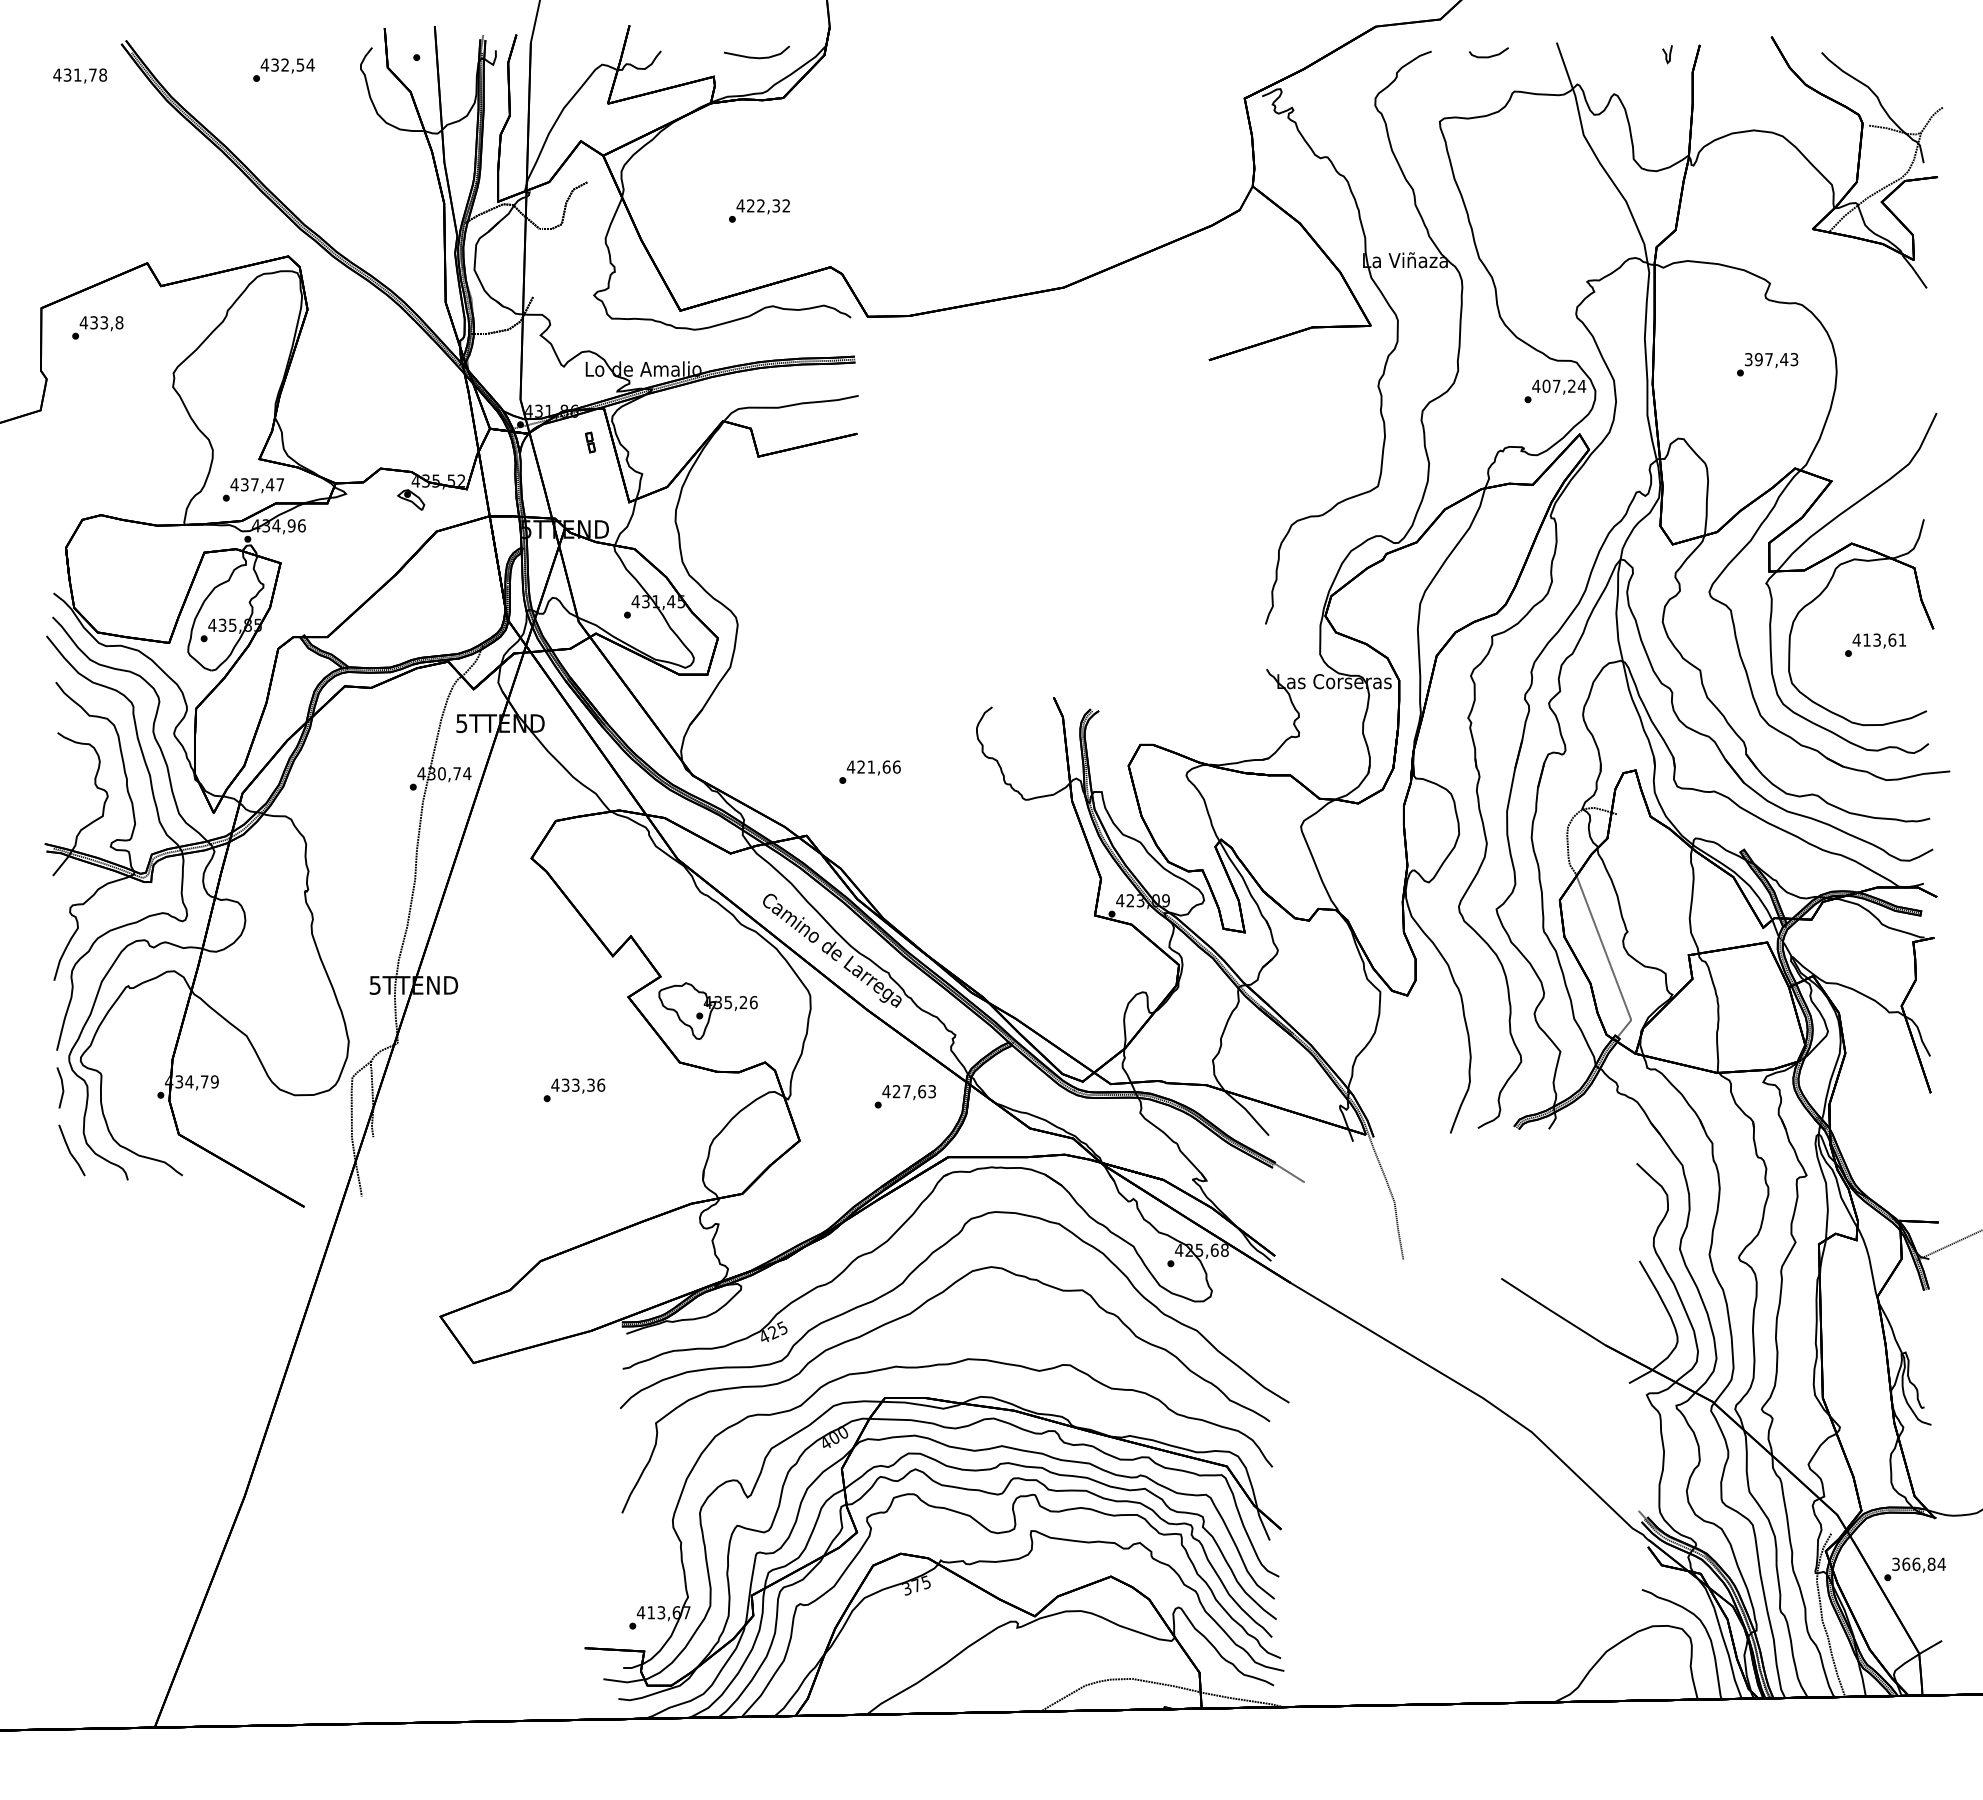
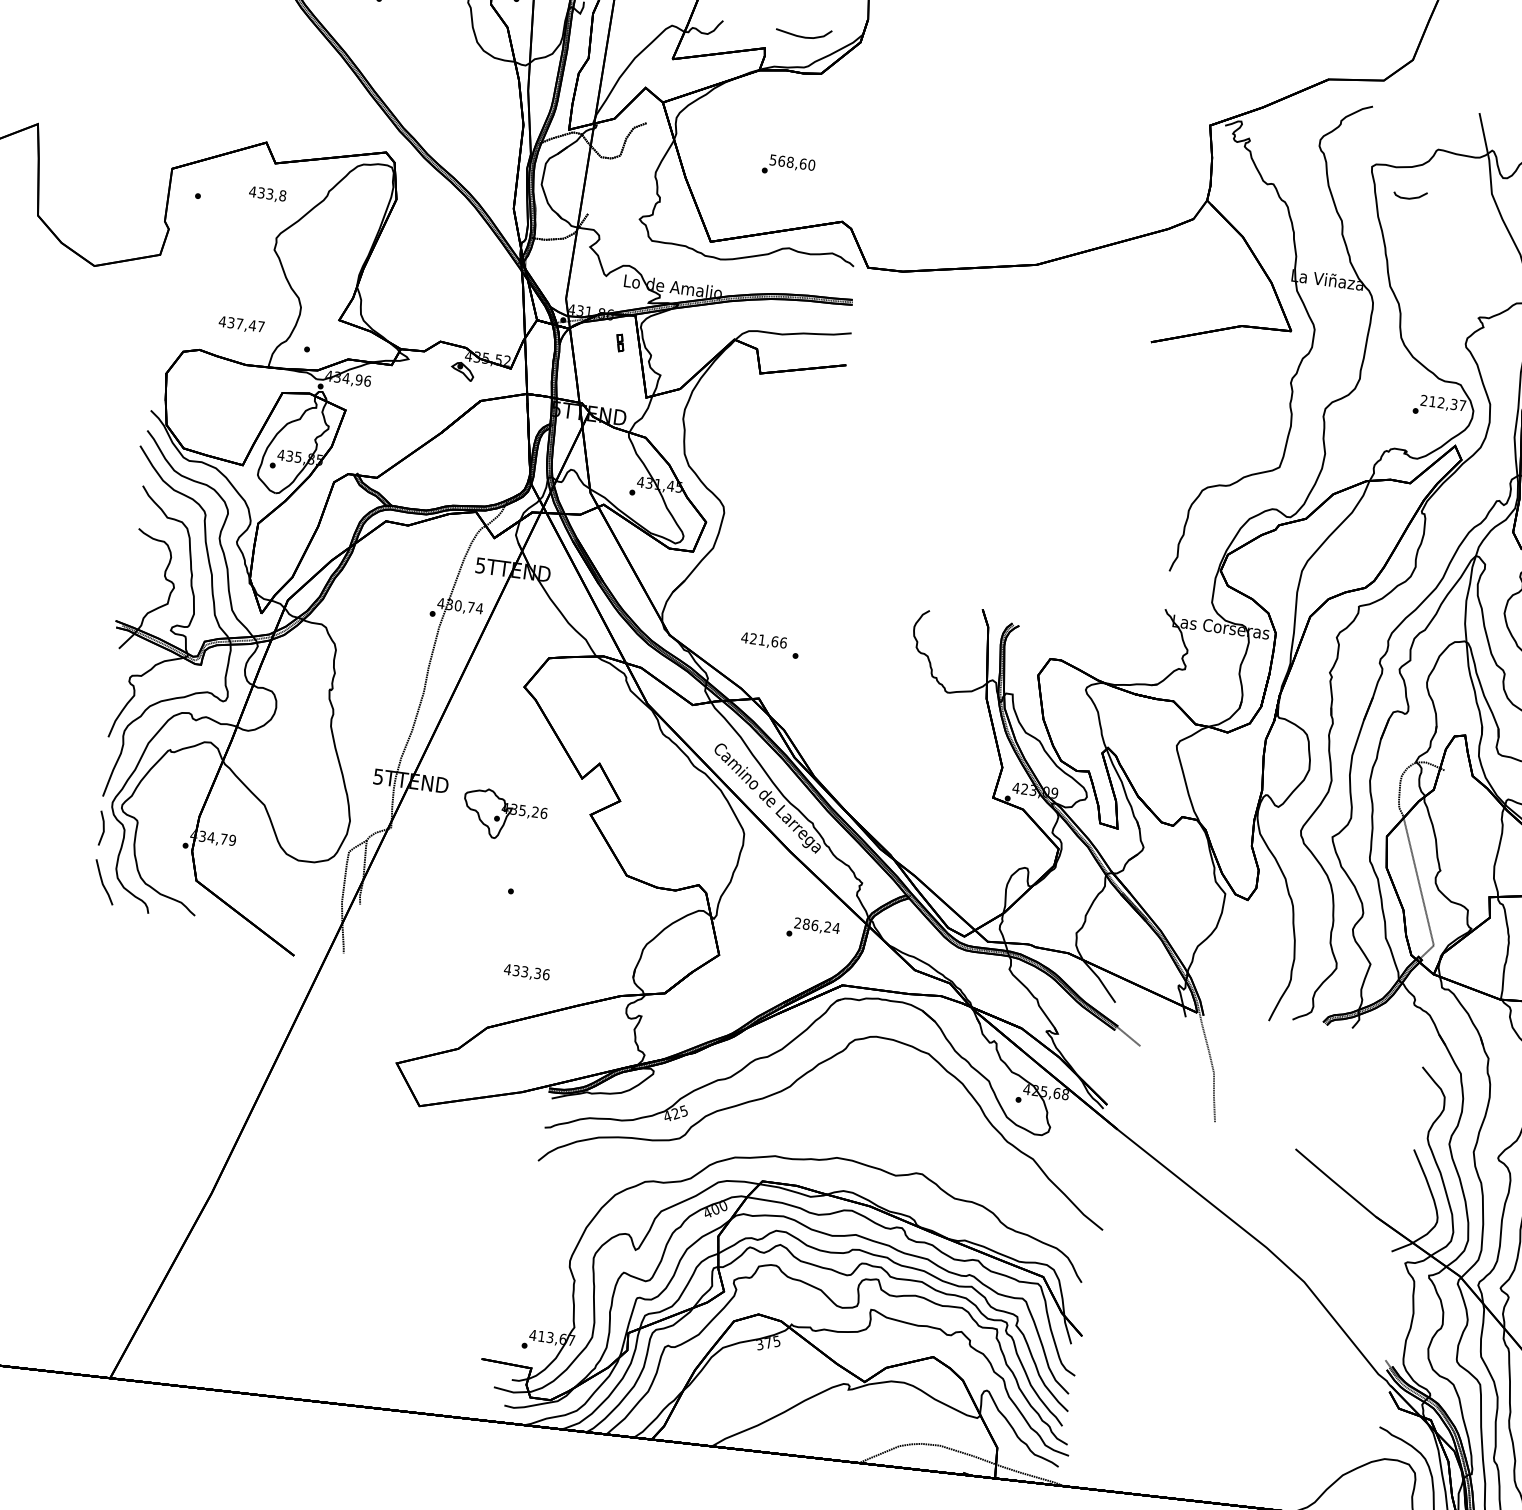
curve: (1490, 55) -> (1411, 197), moved
text: (763, 205) -> (792, 162), 422,32 -> 568,60
text: (101, 323) -> (267, 194), moved
text: (1559, 385) -> (1443, 402), 407,24 -> 212,37
text: (256, 485) -> (240, 324), moved
text: (873, 767) -> (763, 640), moved
part: (707, 1010) -> (504, 814), moved
text: (578, 1085) -> (527, 972), moved
text: (909, 1091) -> (817, 925), 427,63 -> 286,24
curve: (909, 1315) -> (792, 1114), removed

